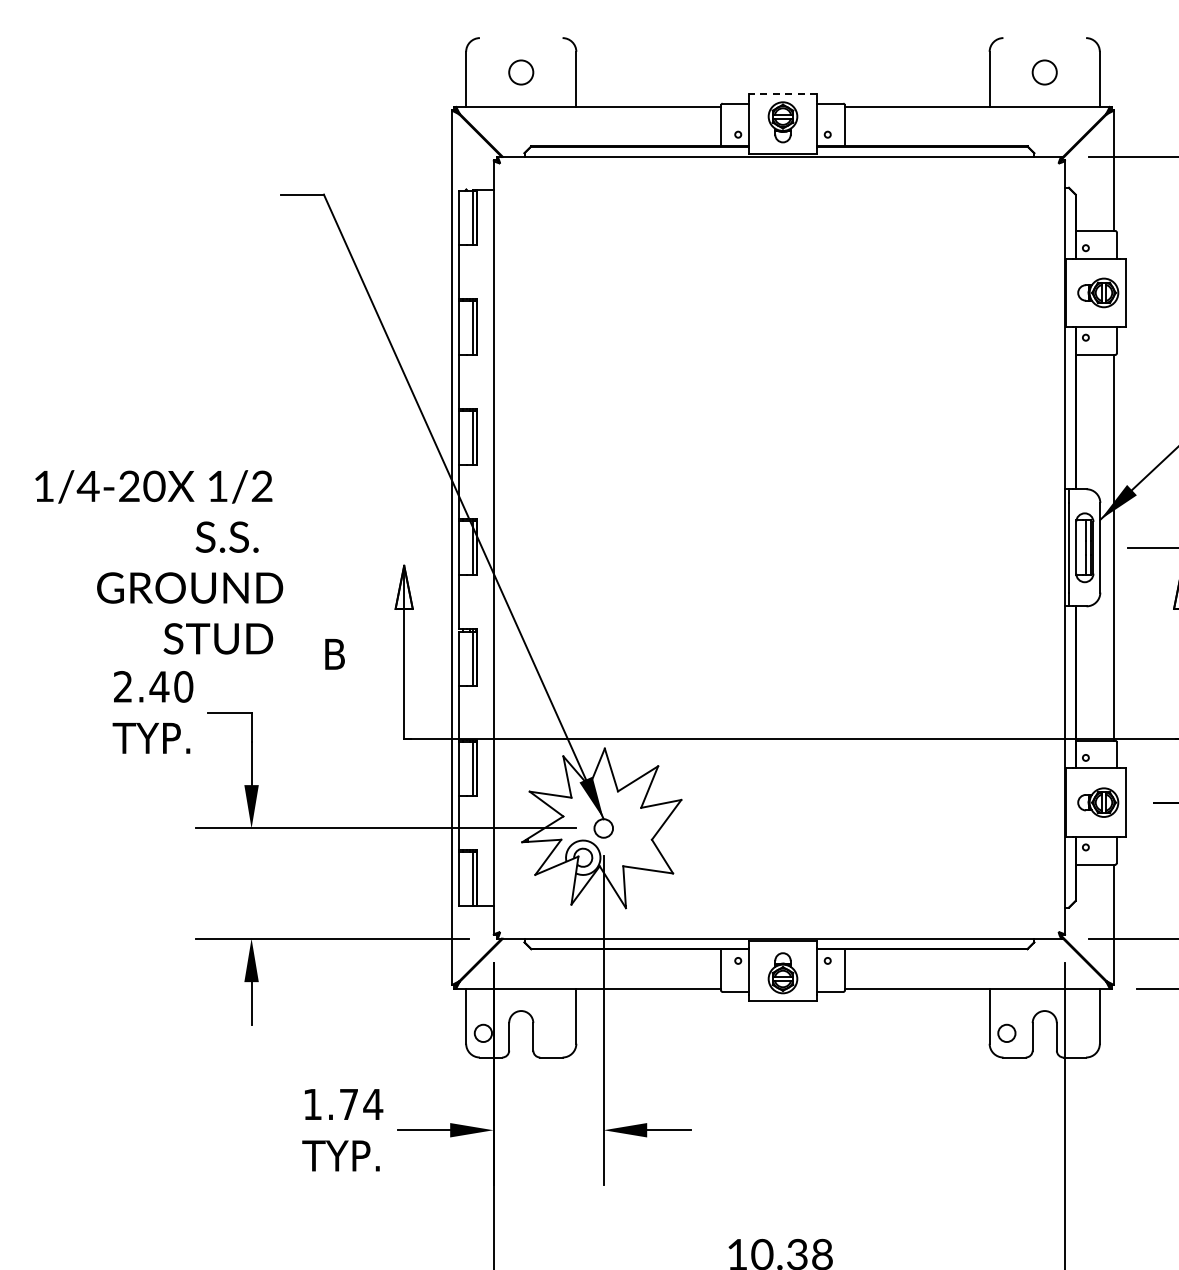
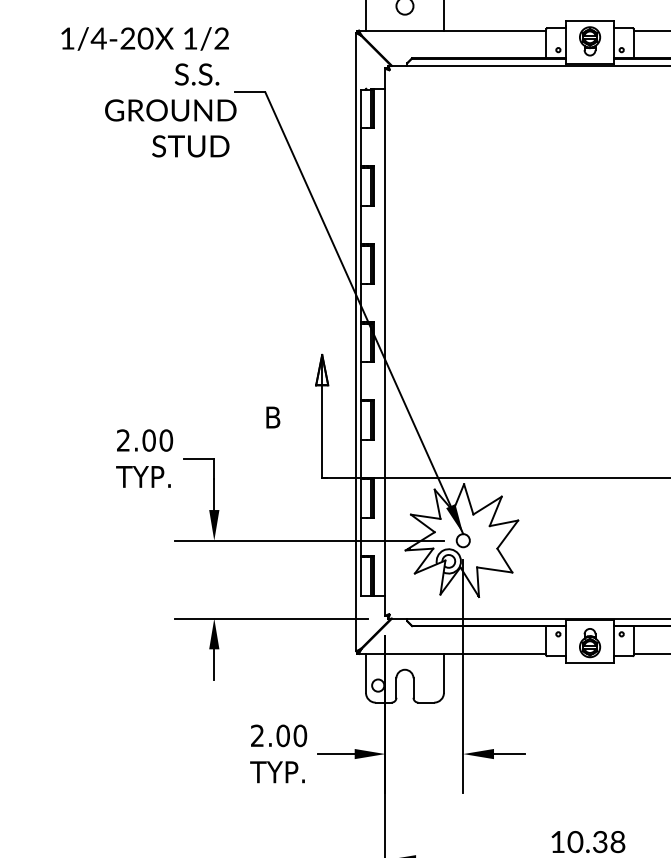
line: (782, 94) -> (589, 21), dashed -> solid
text: (159, 562) -> (149, 92), moved
text: (159, 686) -> (149, 440), 2.40 -> 2.00
text: (343, 1104) -> (279, 735), 1.74 -> 2.00

